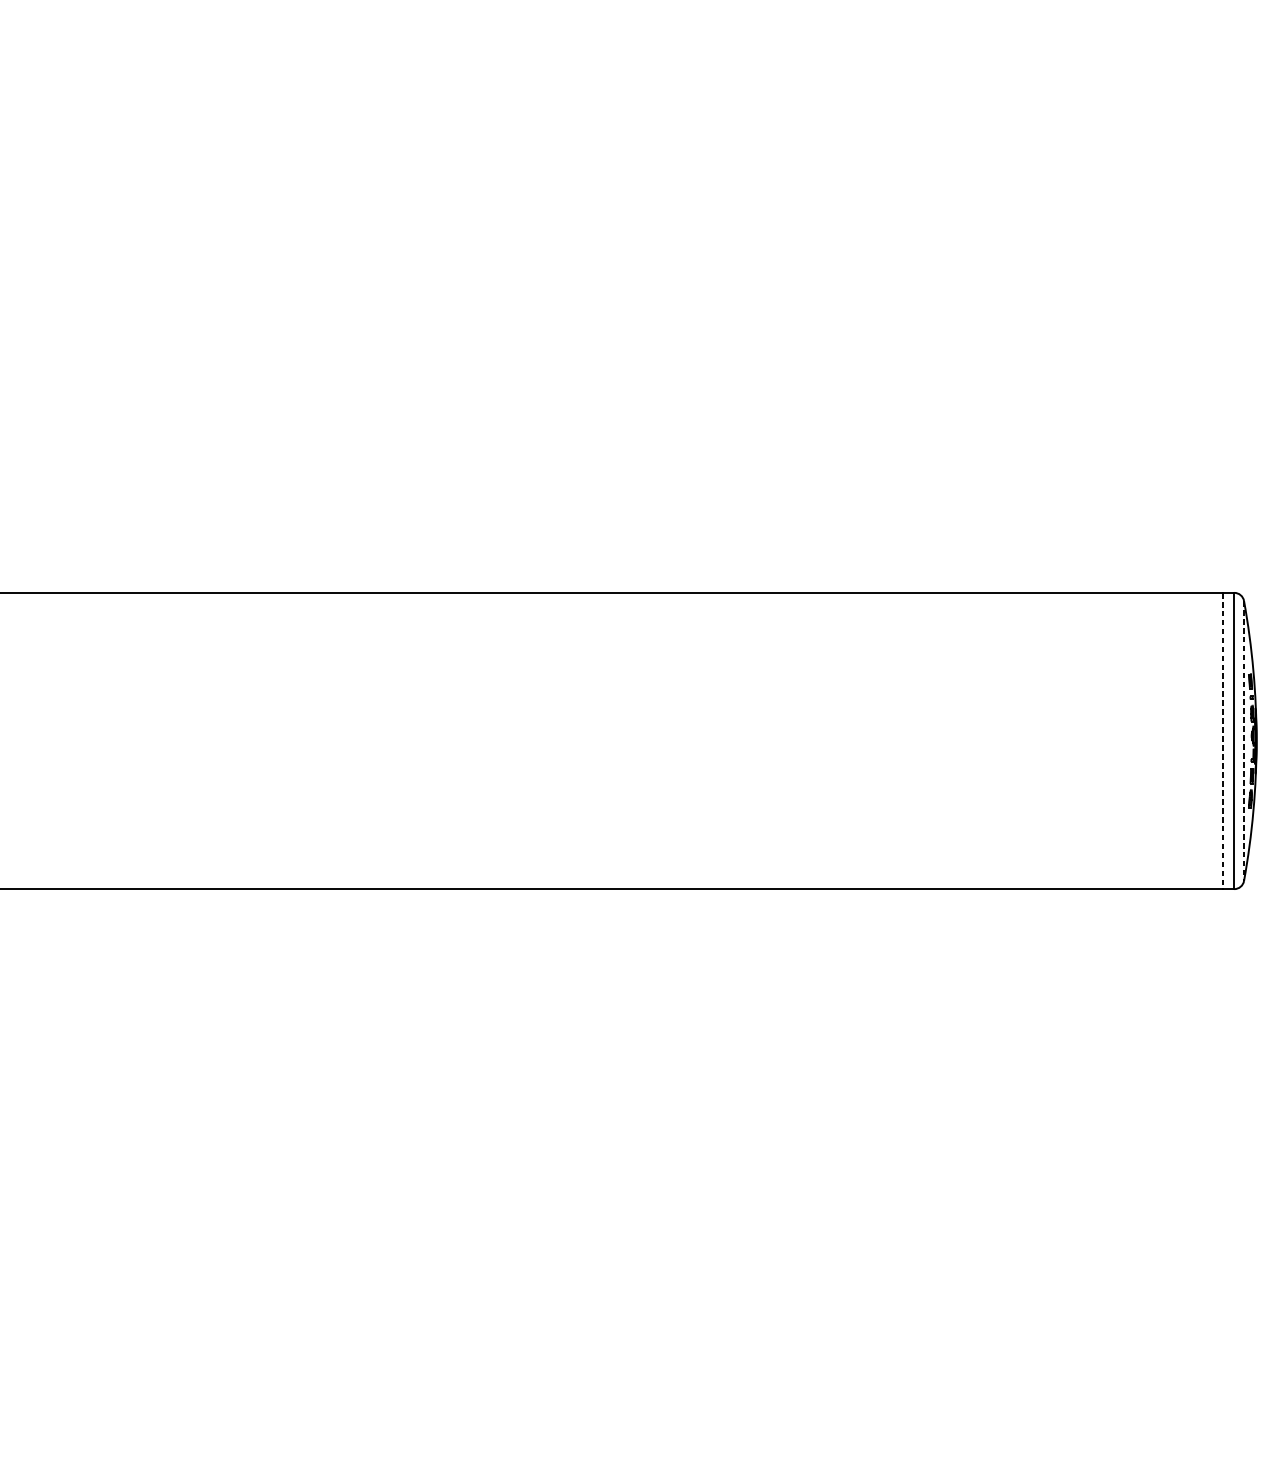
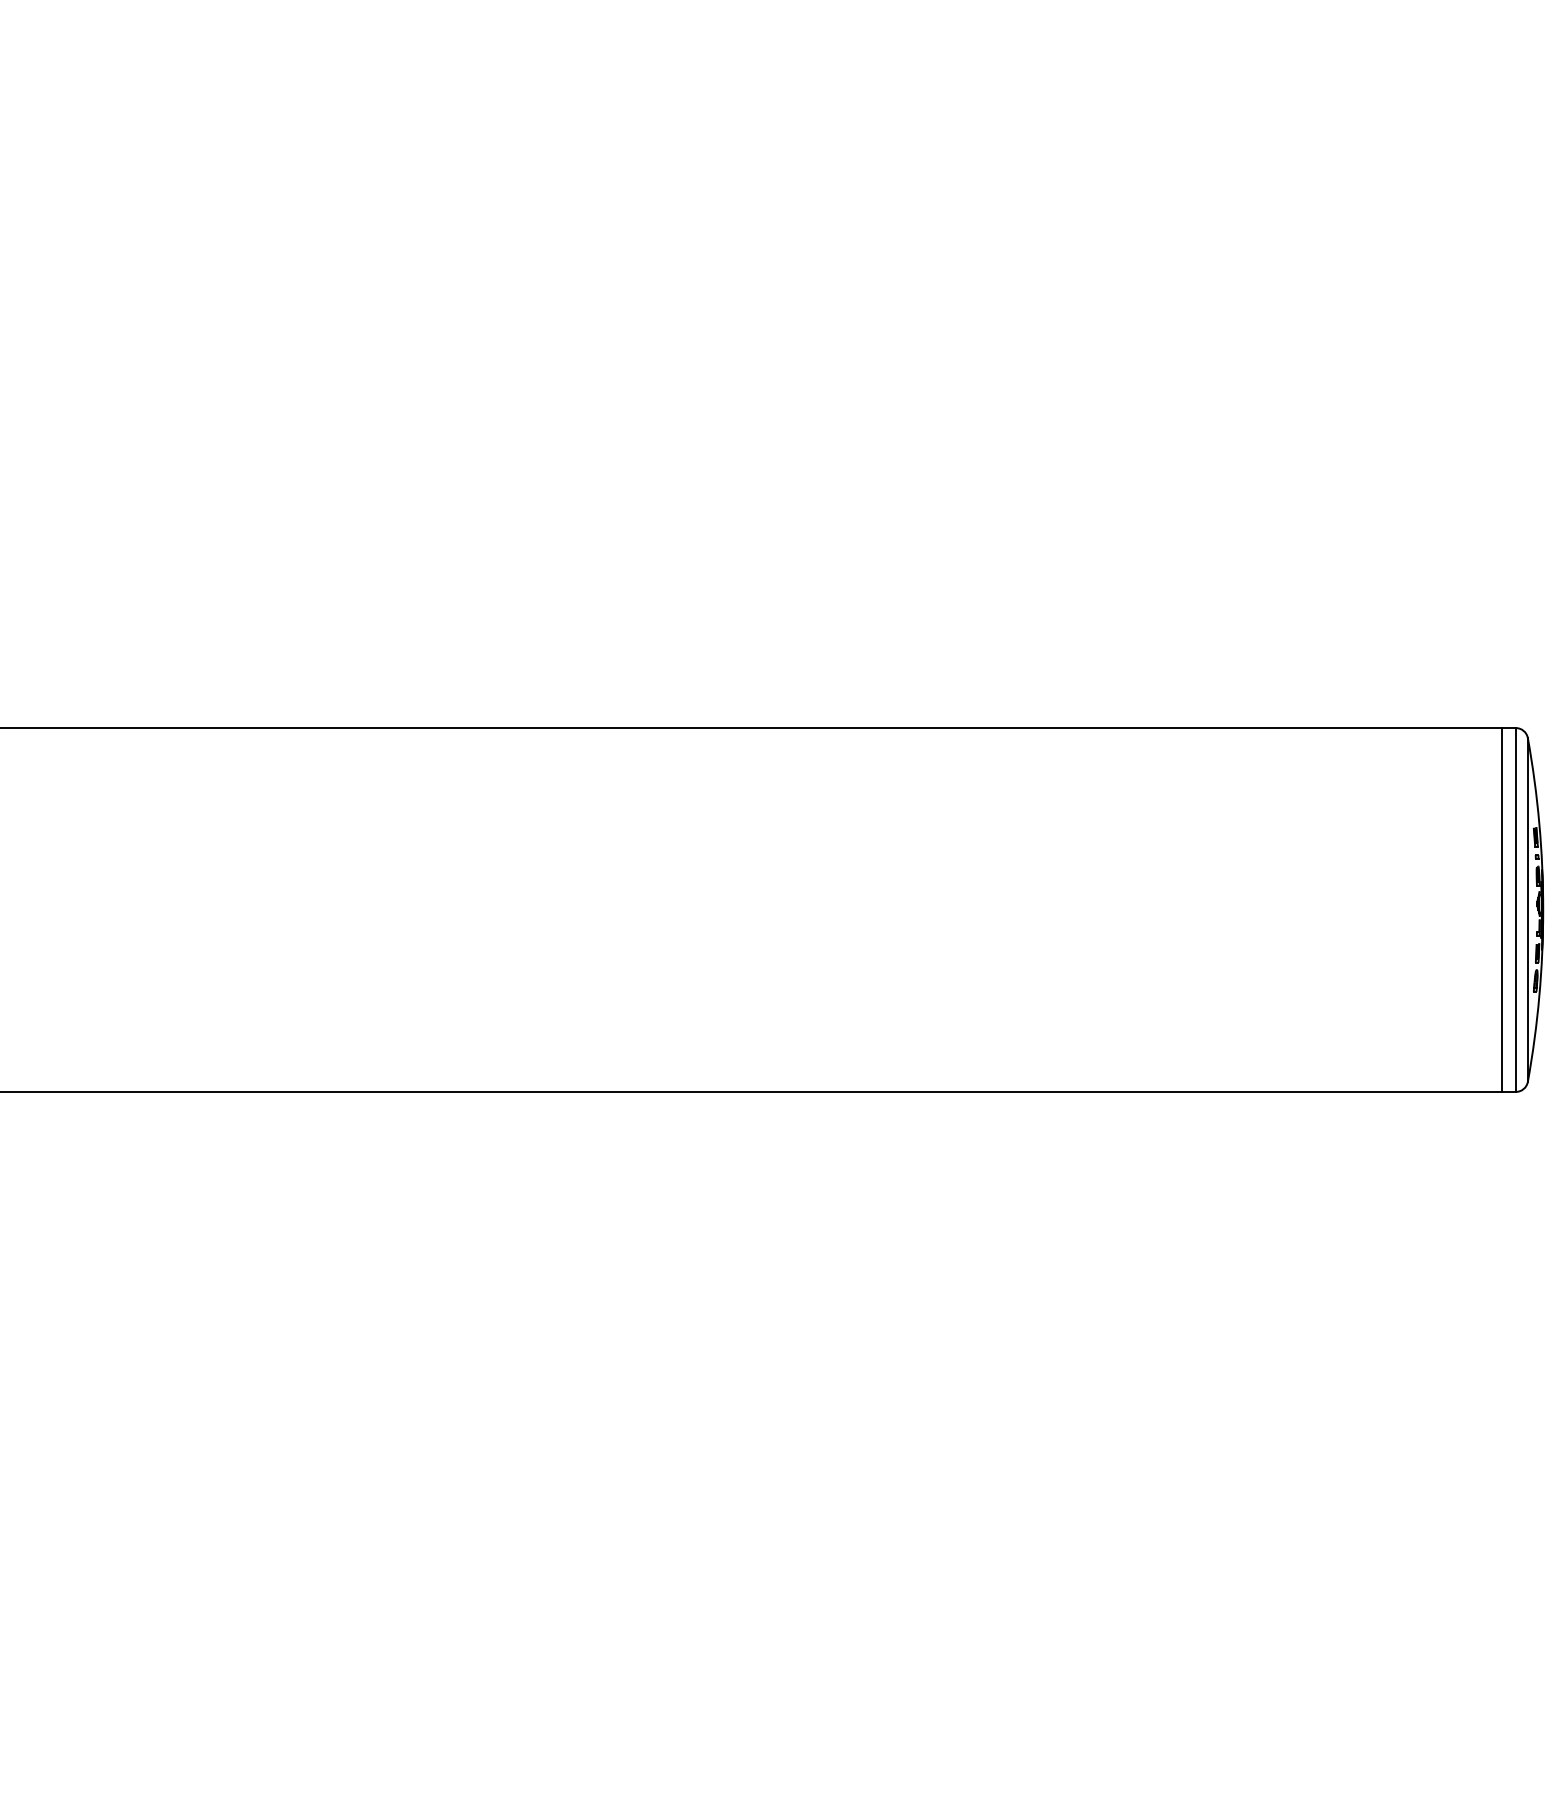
line: (1222, 741) -> (1501, 910), dashed -> solid
line: (1243, 741) -> (1527, 910), dashed -> solid

